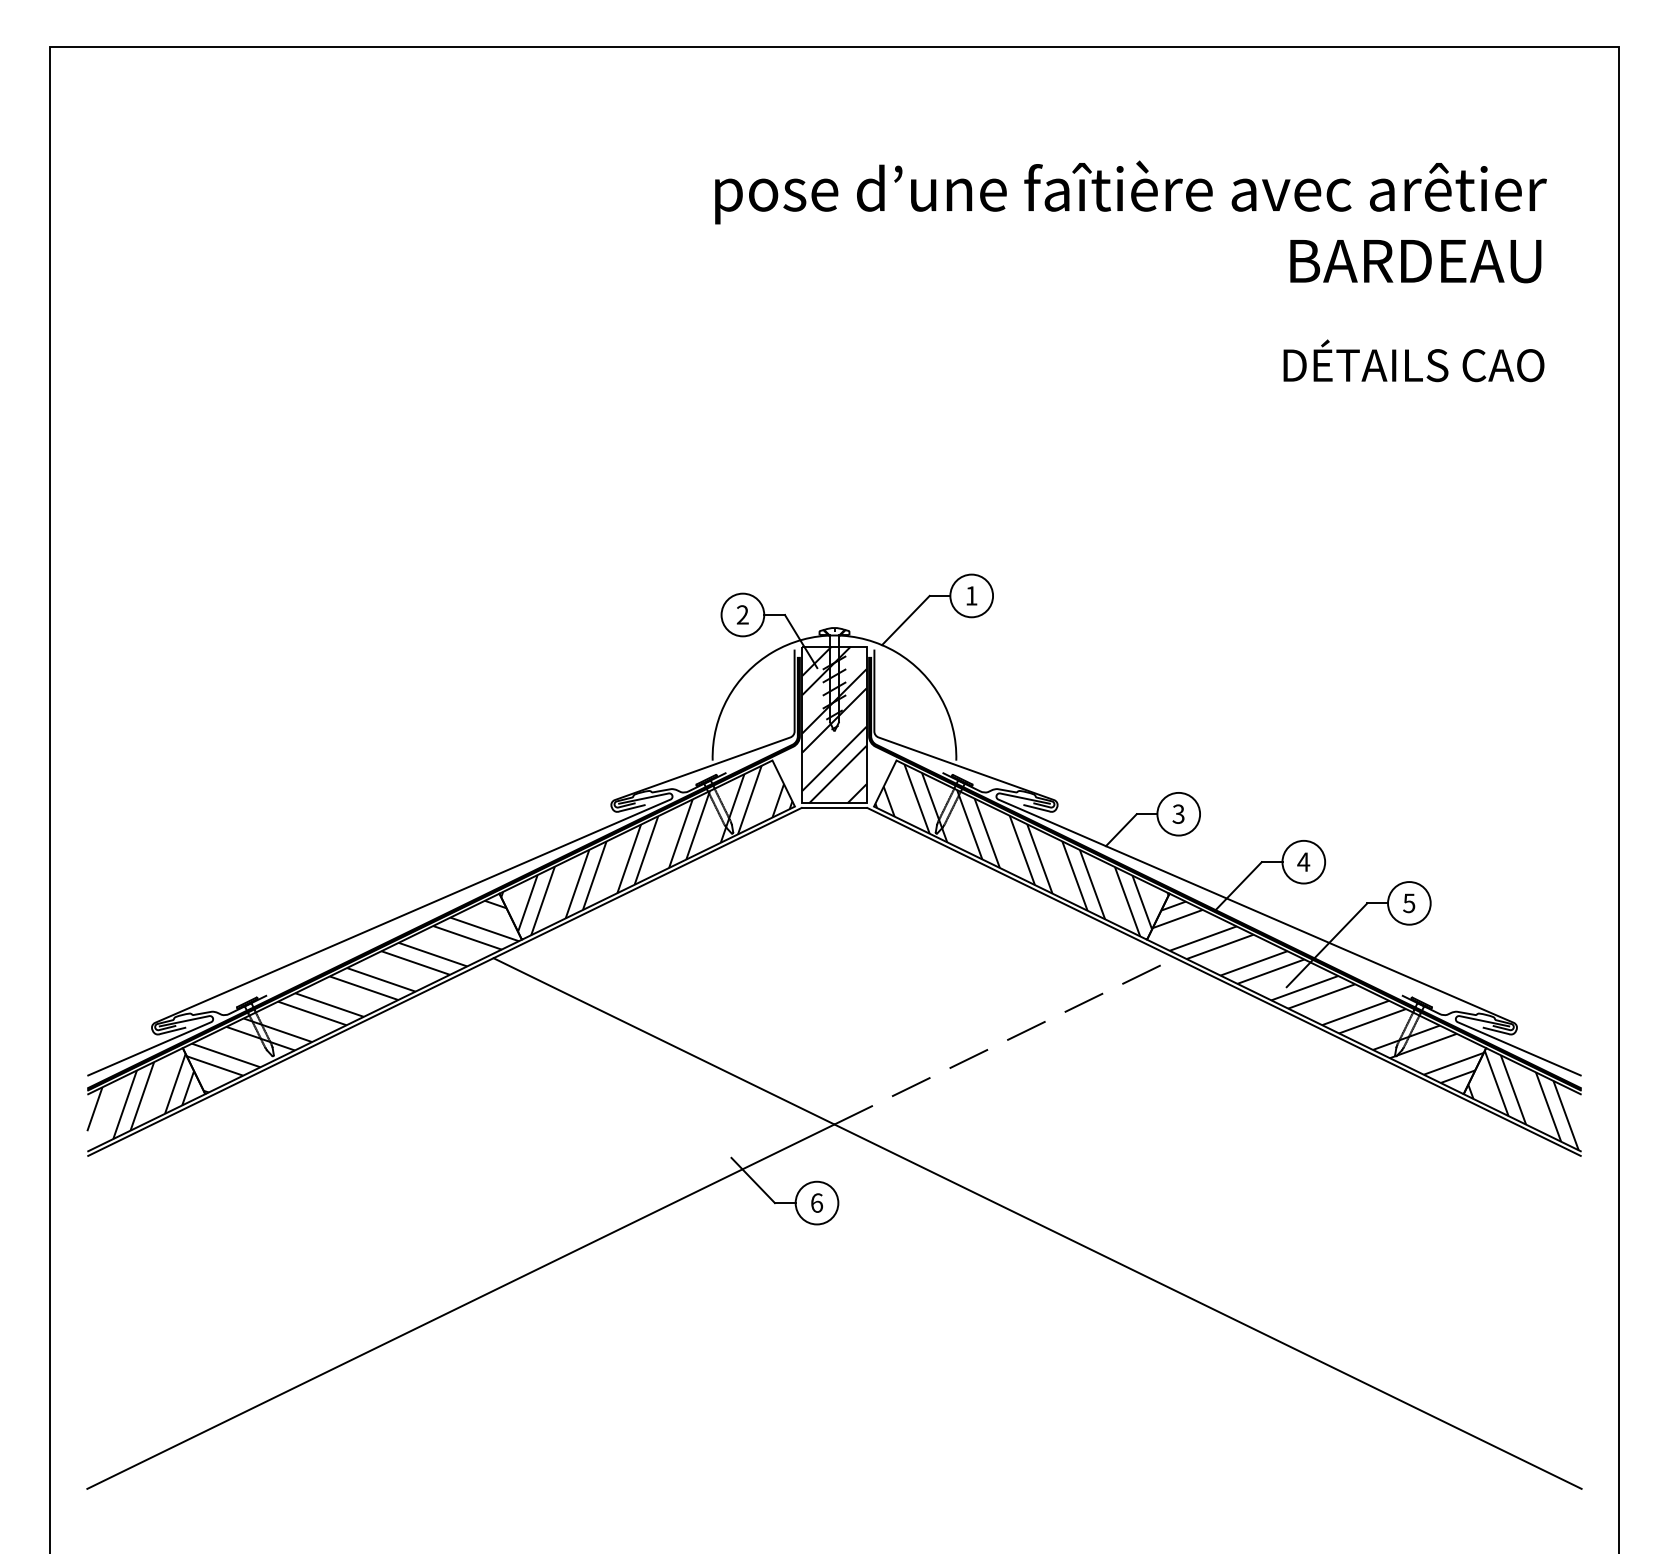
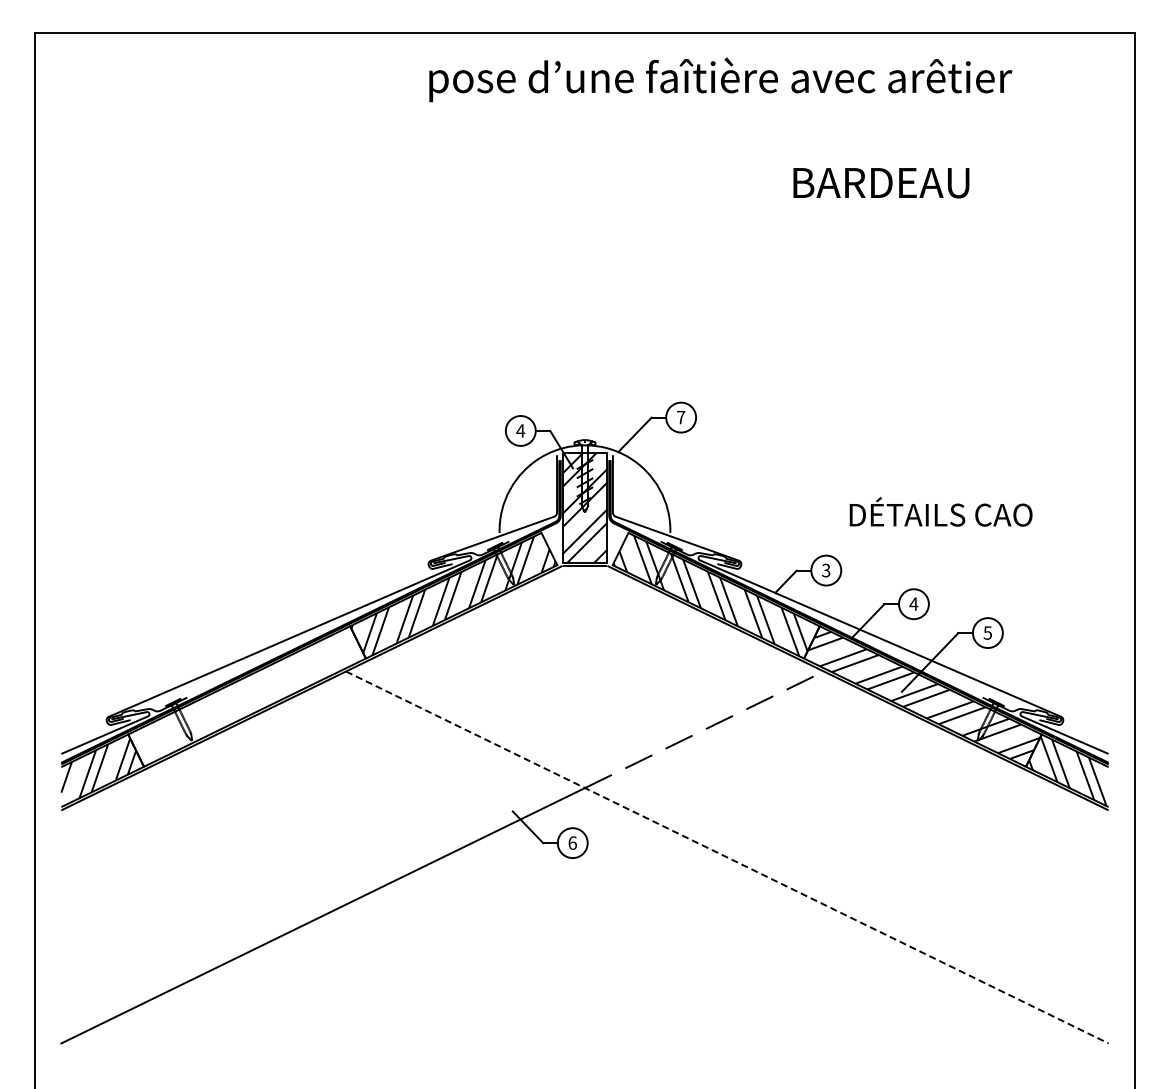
text: (1130, 192) -> (720, 79), moved
text: (1415, 261) -> (881, 183), moved
text: (1413, 360) -> (940, 511), moved
text: (972, 595) -> (681, 417), 1 -> 7
text: (742, 614) -> (520, 430), 2 -> 4
hatch: (352, 996) -> (247, 698), removed
line: (1037, 1223) -> (727, 857), solid -> dashed

